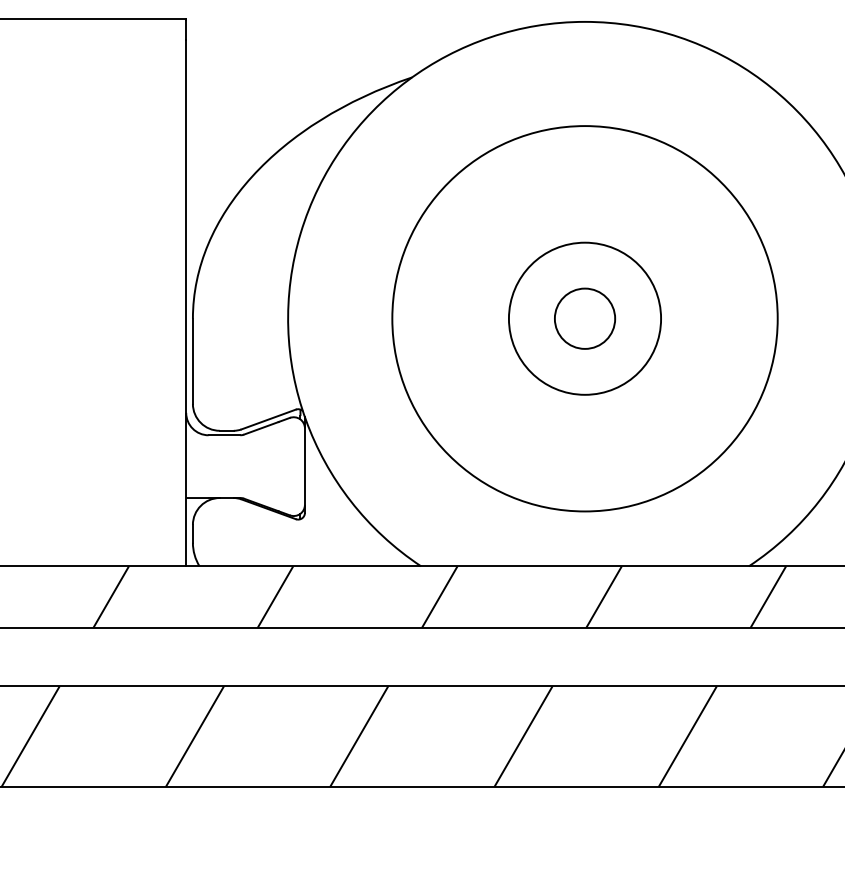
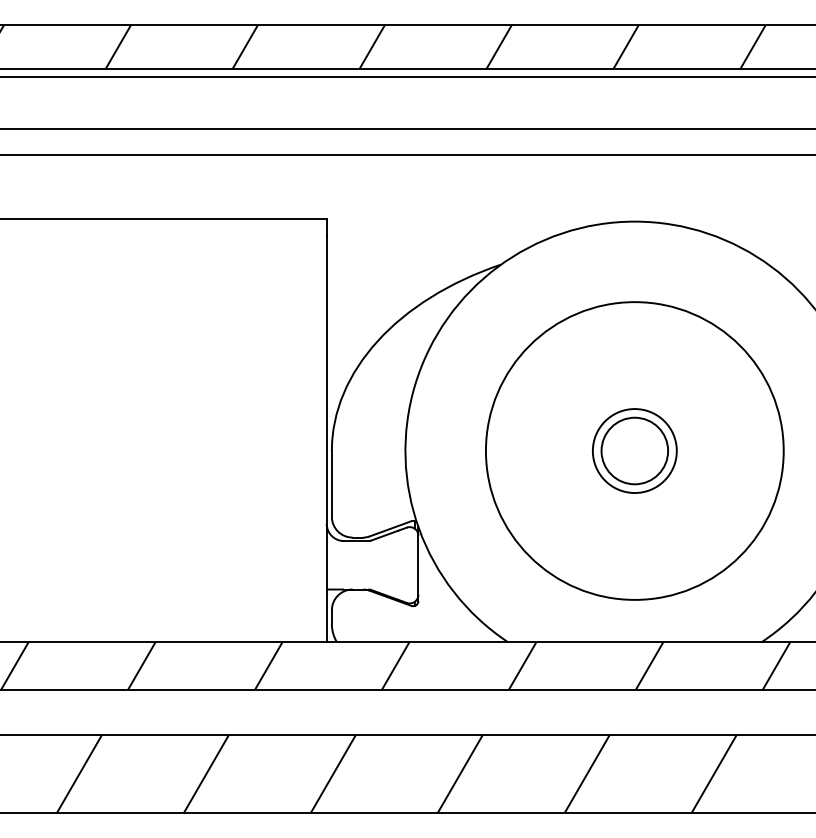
circle: (584, 318) -> (634, 450), size x1.43
circle: (584, 319) -> (634, 451), size x0.71

